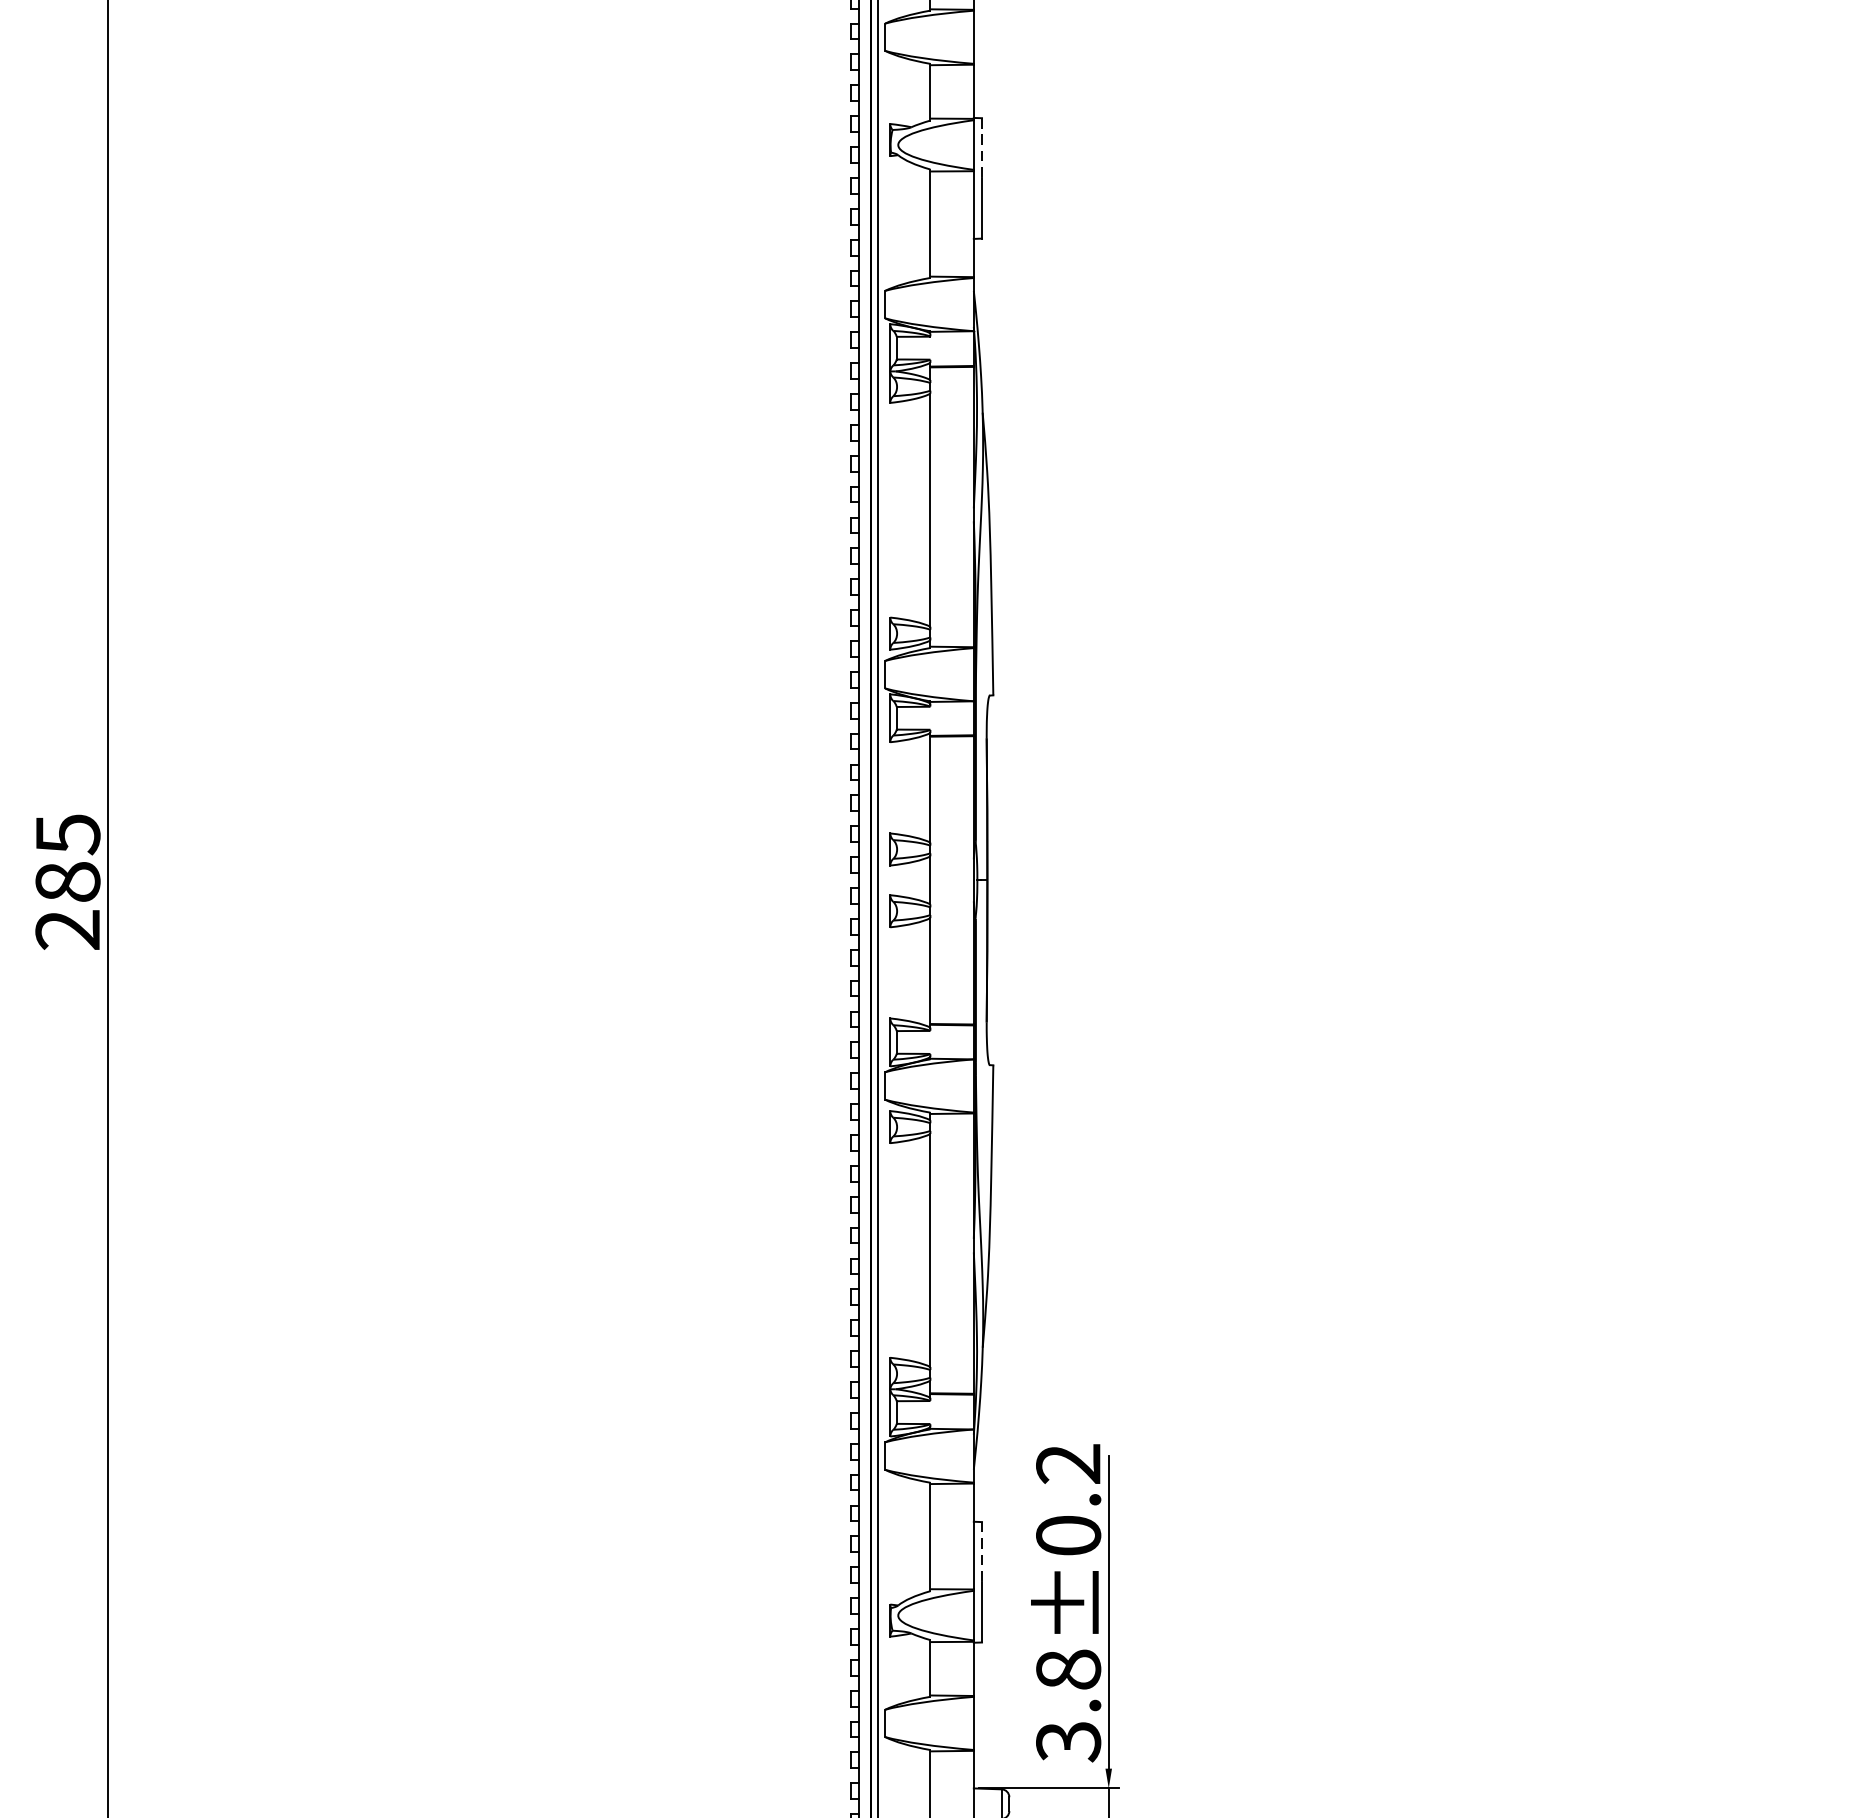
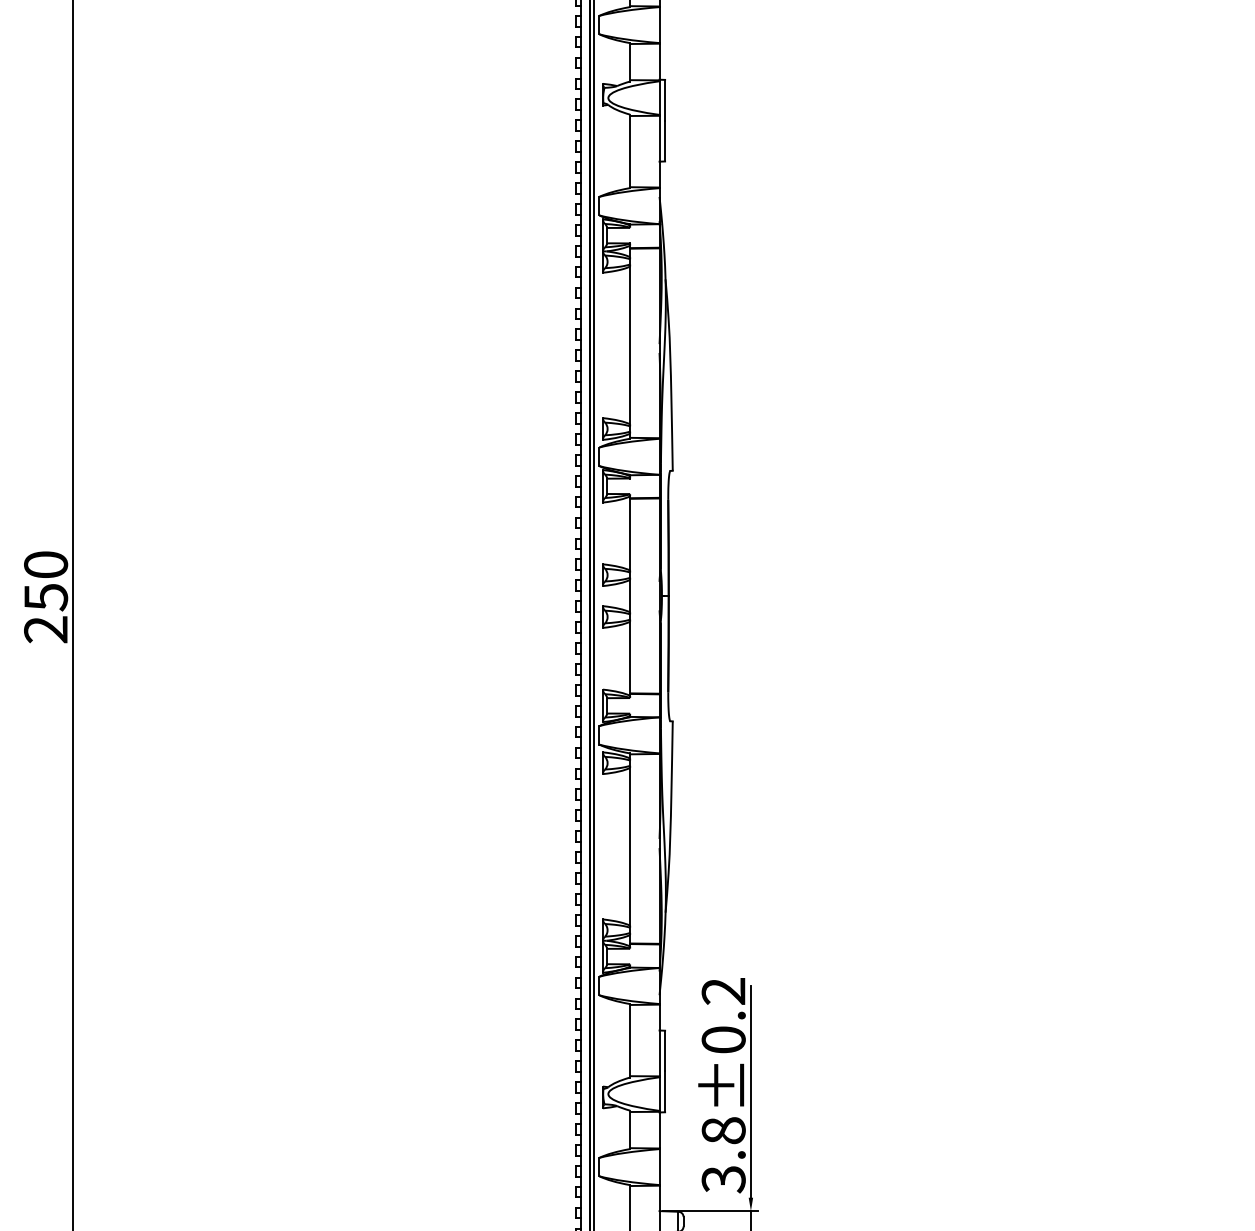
line: (982, 148) -> (665, 100), dashed -> solid
text: (68, 858) -> (46, 581), 285 -> 250
line: (982, 1552) -> (665, 1051), dashed -> solid

